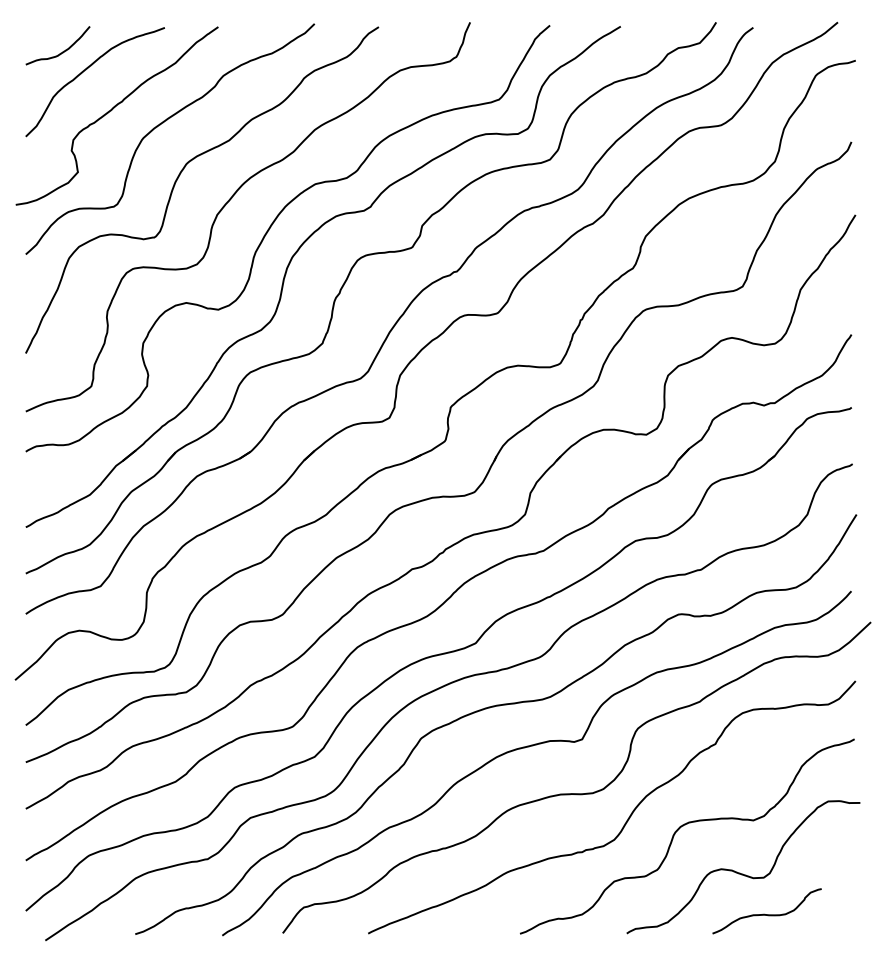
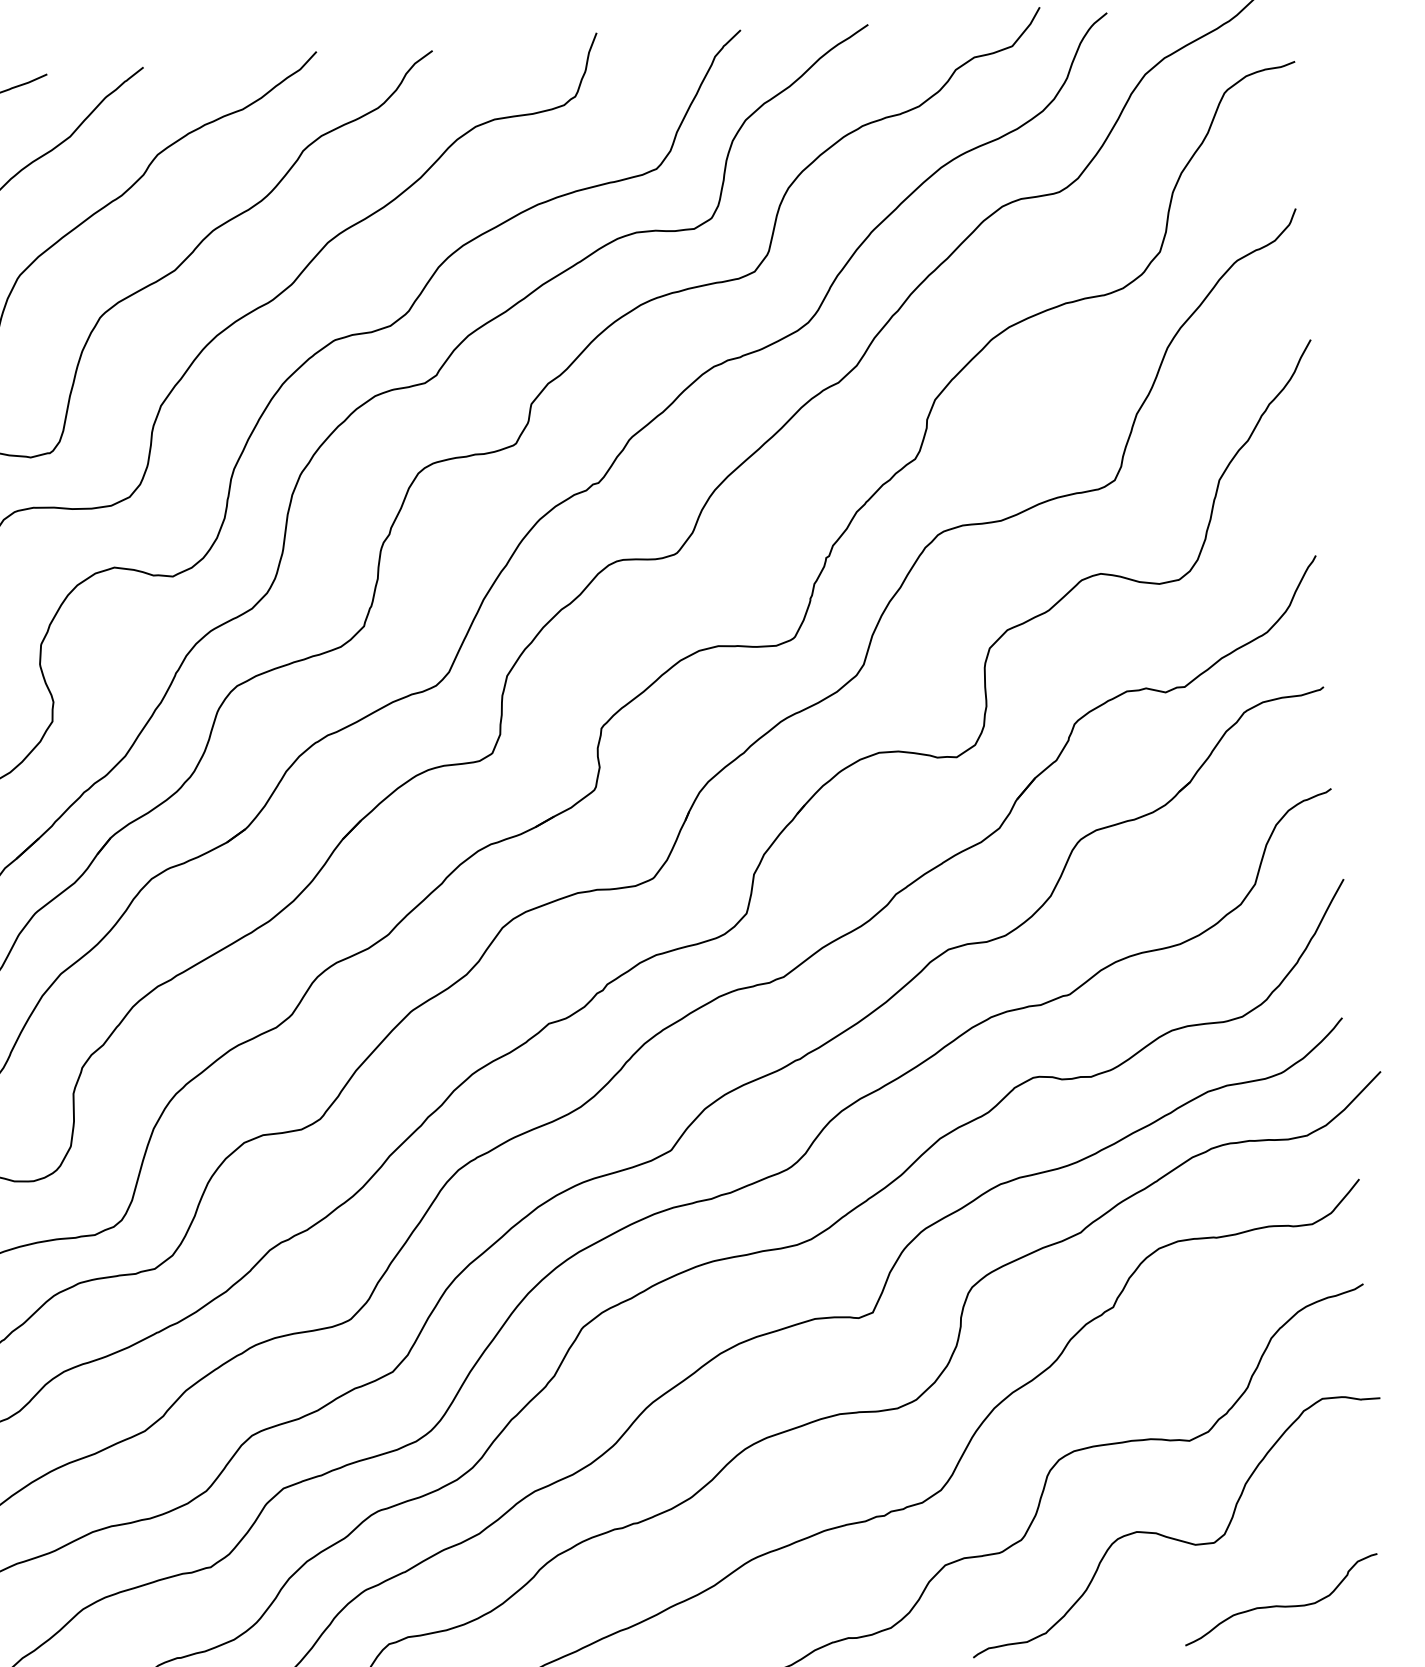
curve: (764, 913) -> (1276, 1603), moved

